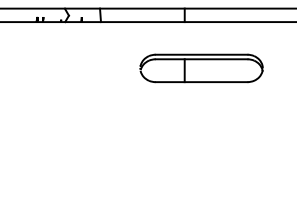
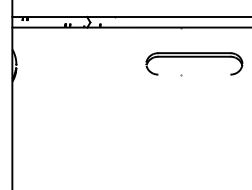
line: (201, 81) -> (194, 74), removed

